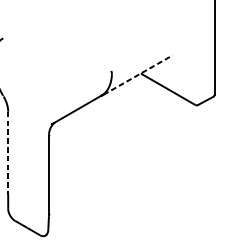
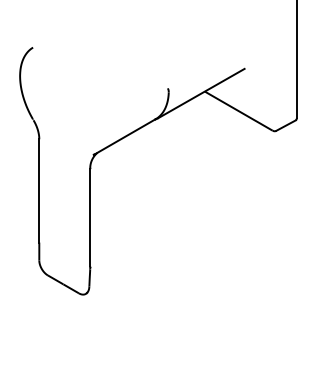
line: (138, 75) -> (201, 93), dashed -> solid
line: (8, 152) -> (39, 190), dashed -> solid

